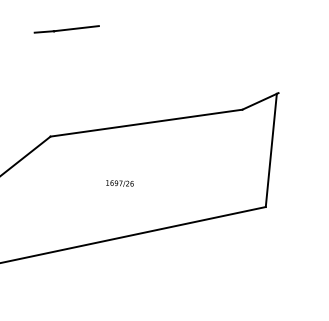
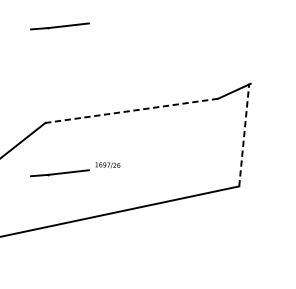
line: (146, 123) -> (131, 111), solid -> dashed
line: (271, 150) -> (244, 135), solid -> dashed
line: (66, 192) -> (59, 173), added

